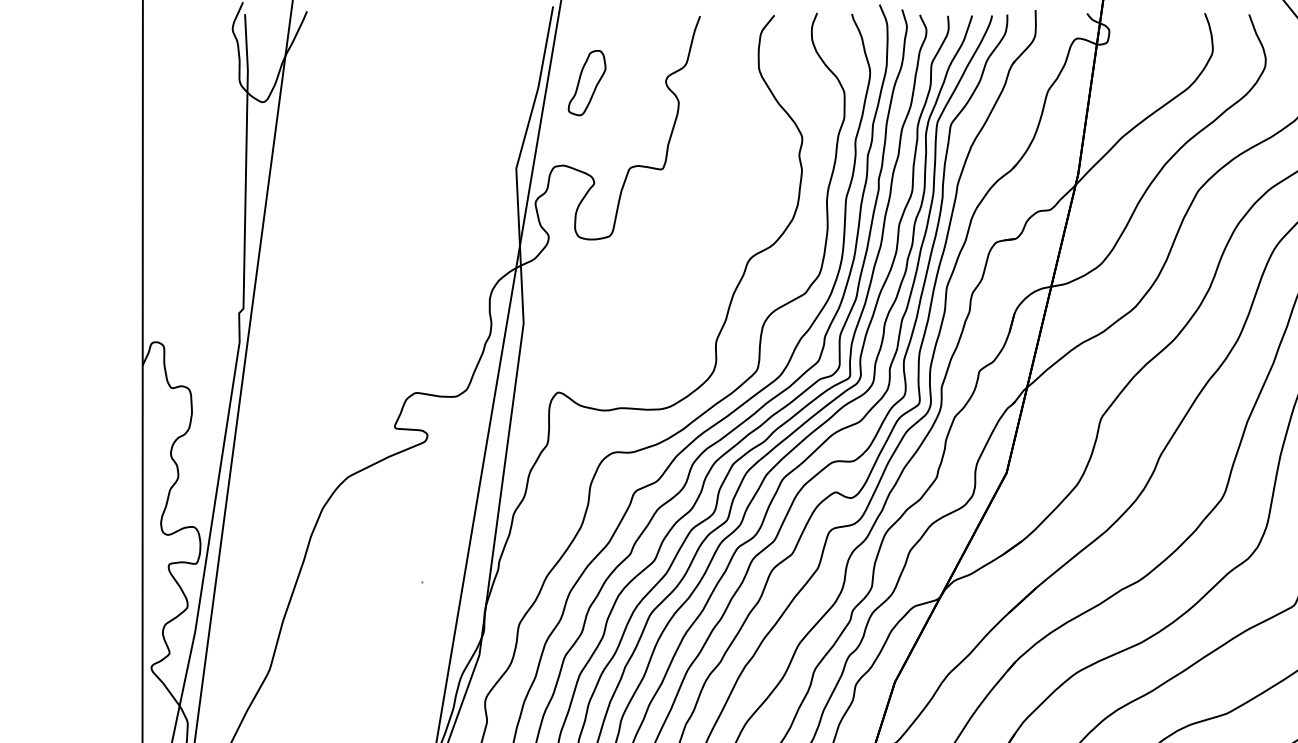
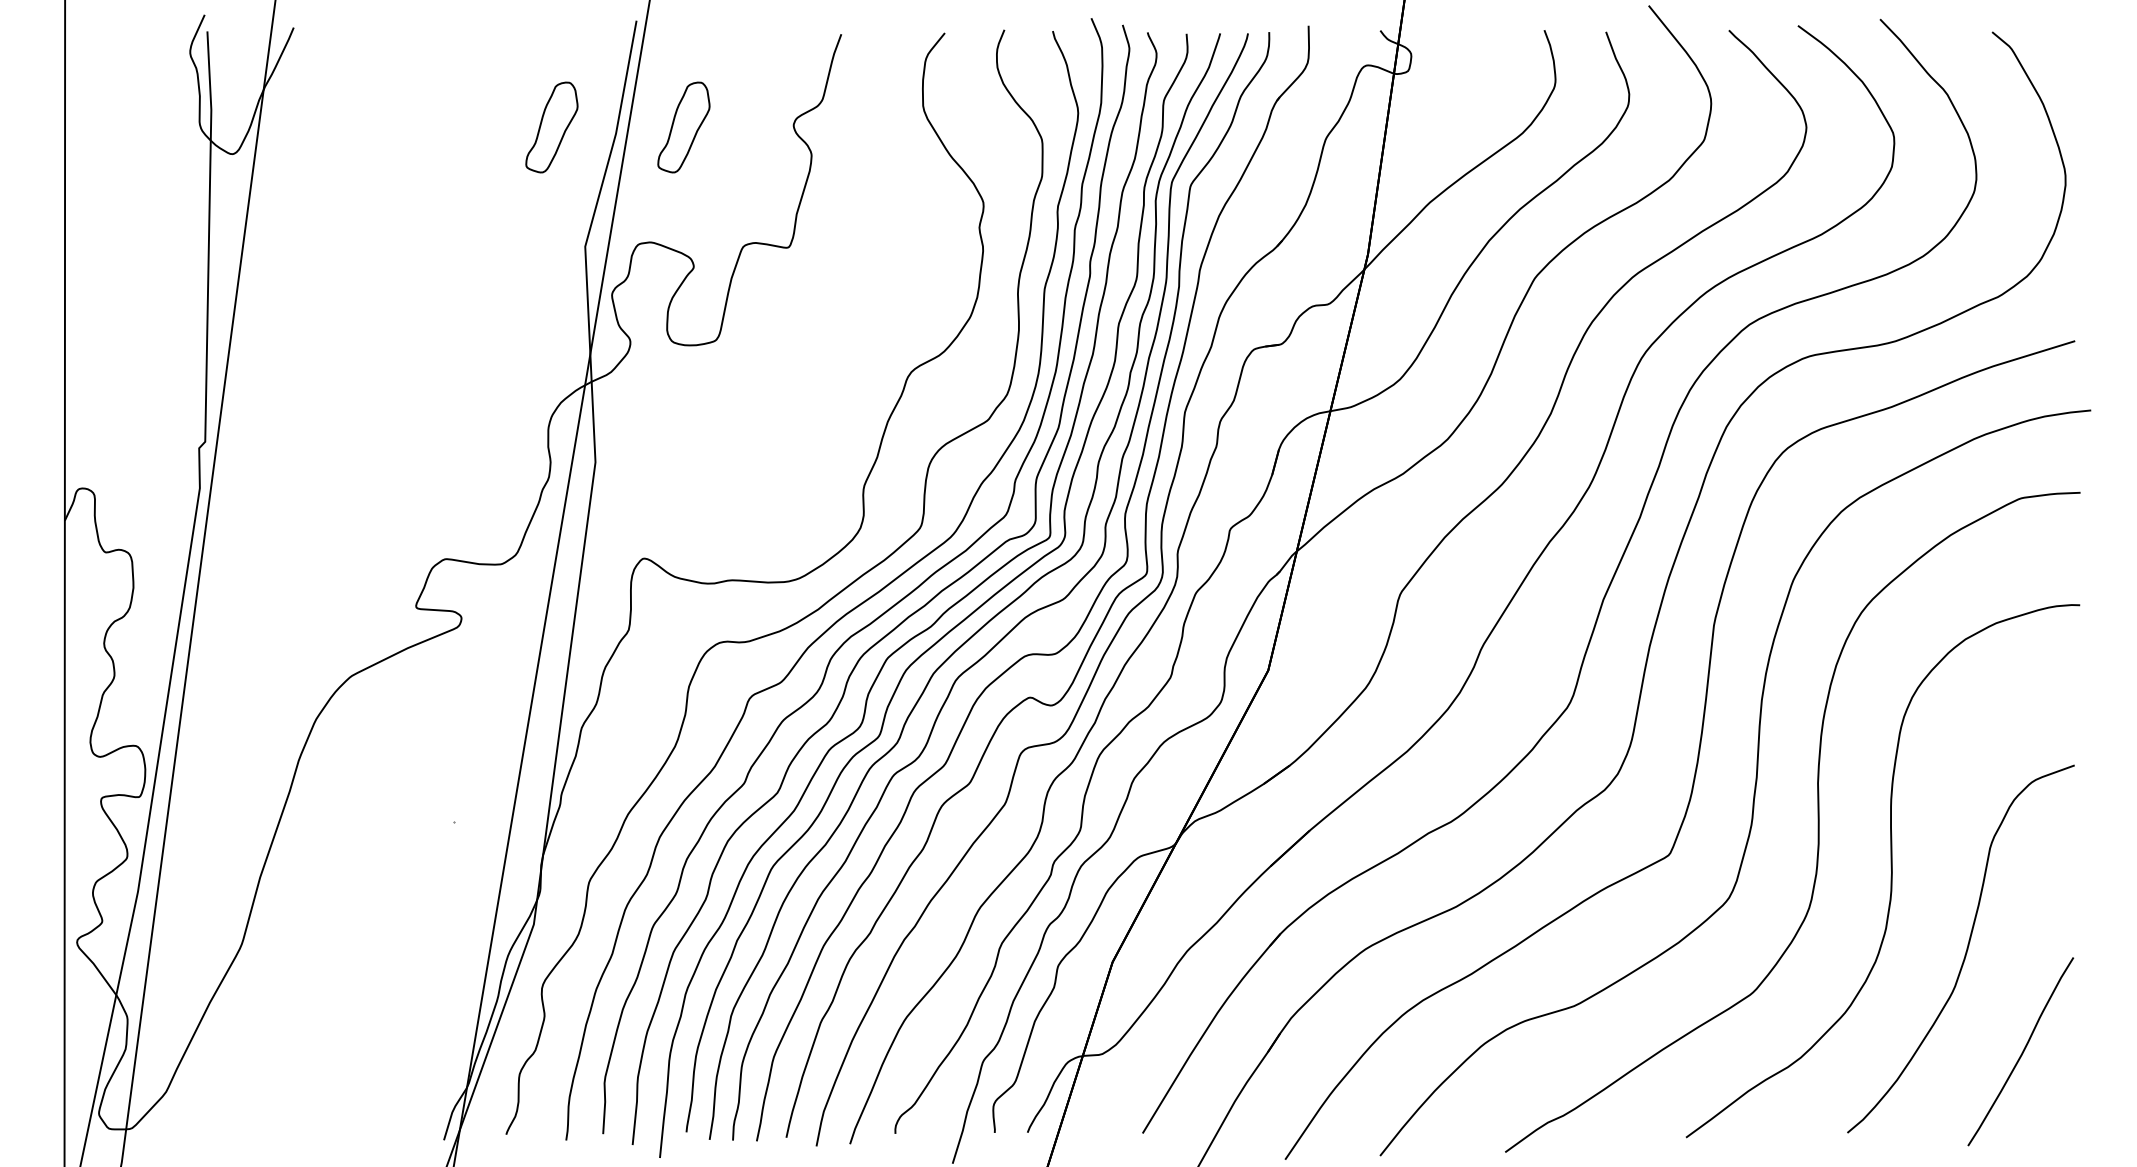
part: (492, 83) -> (551, 127), added

